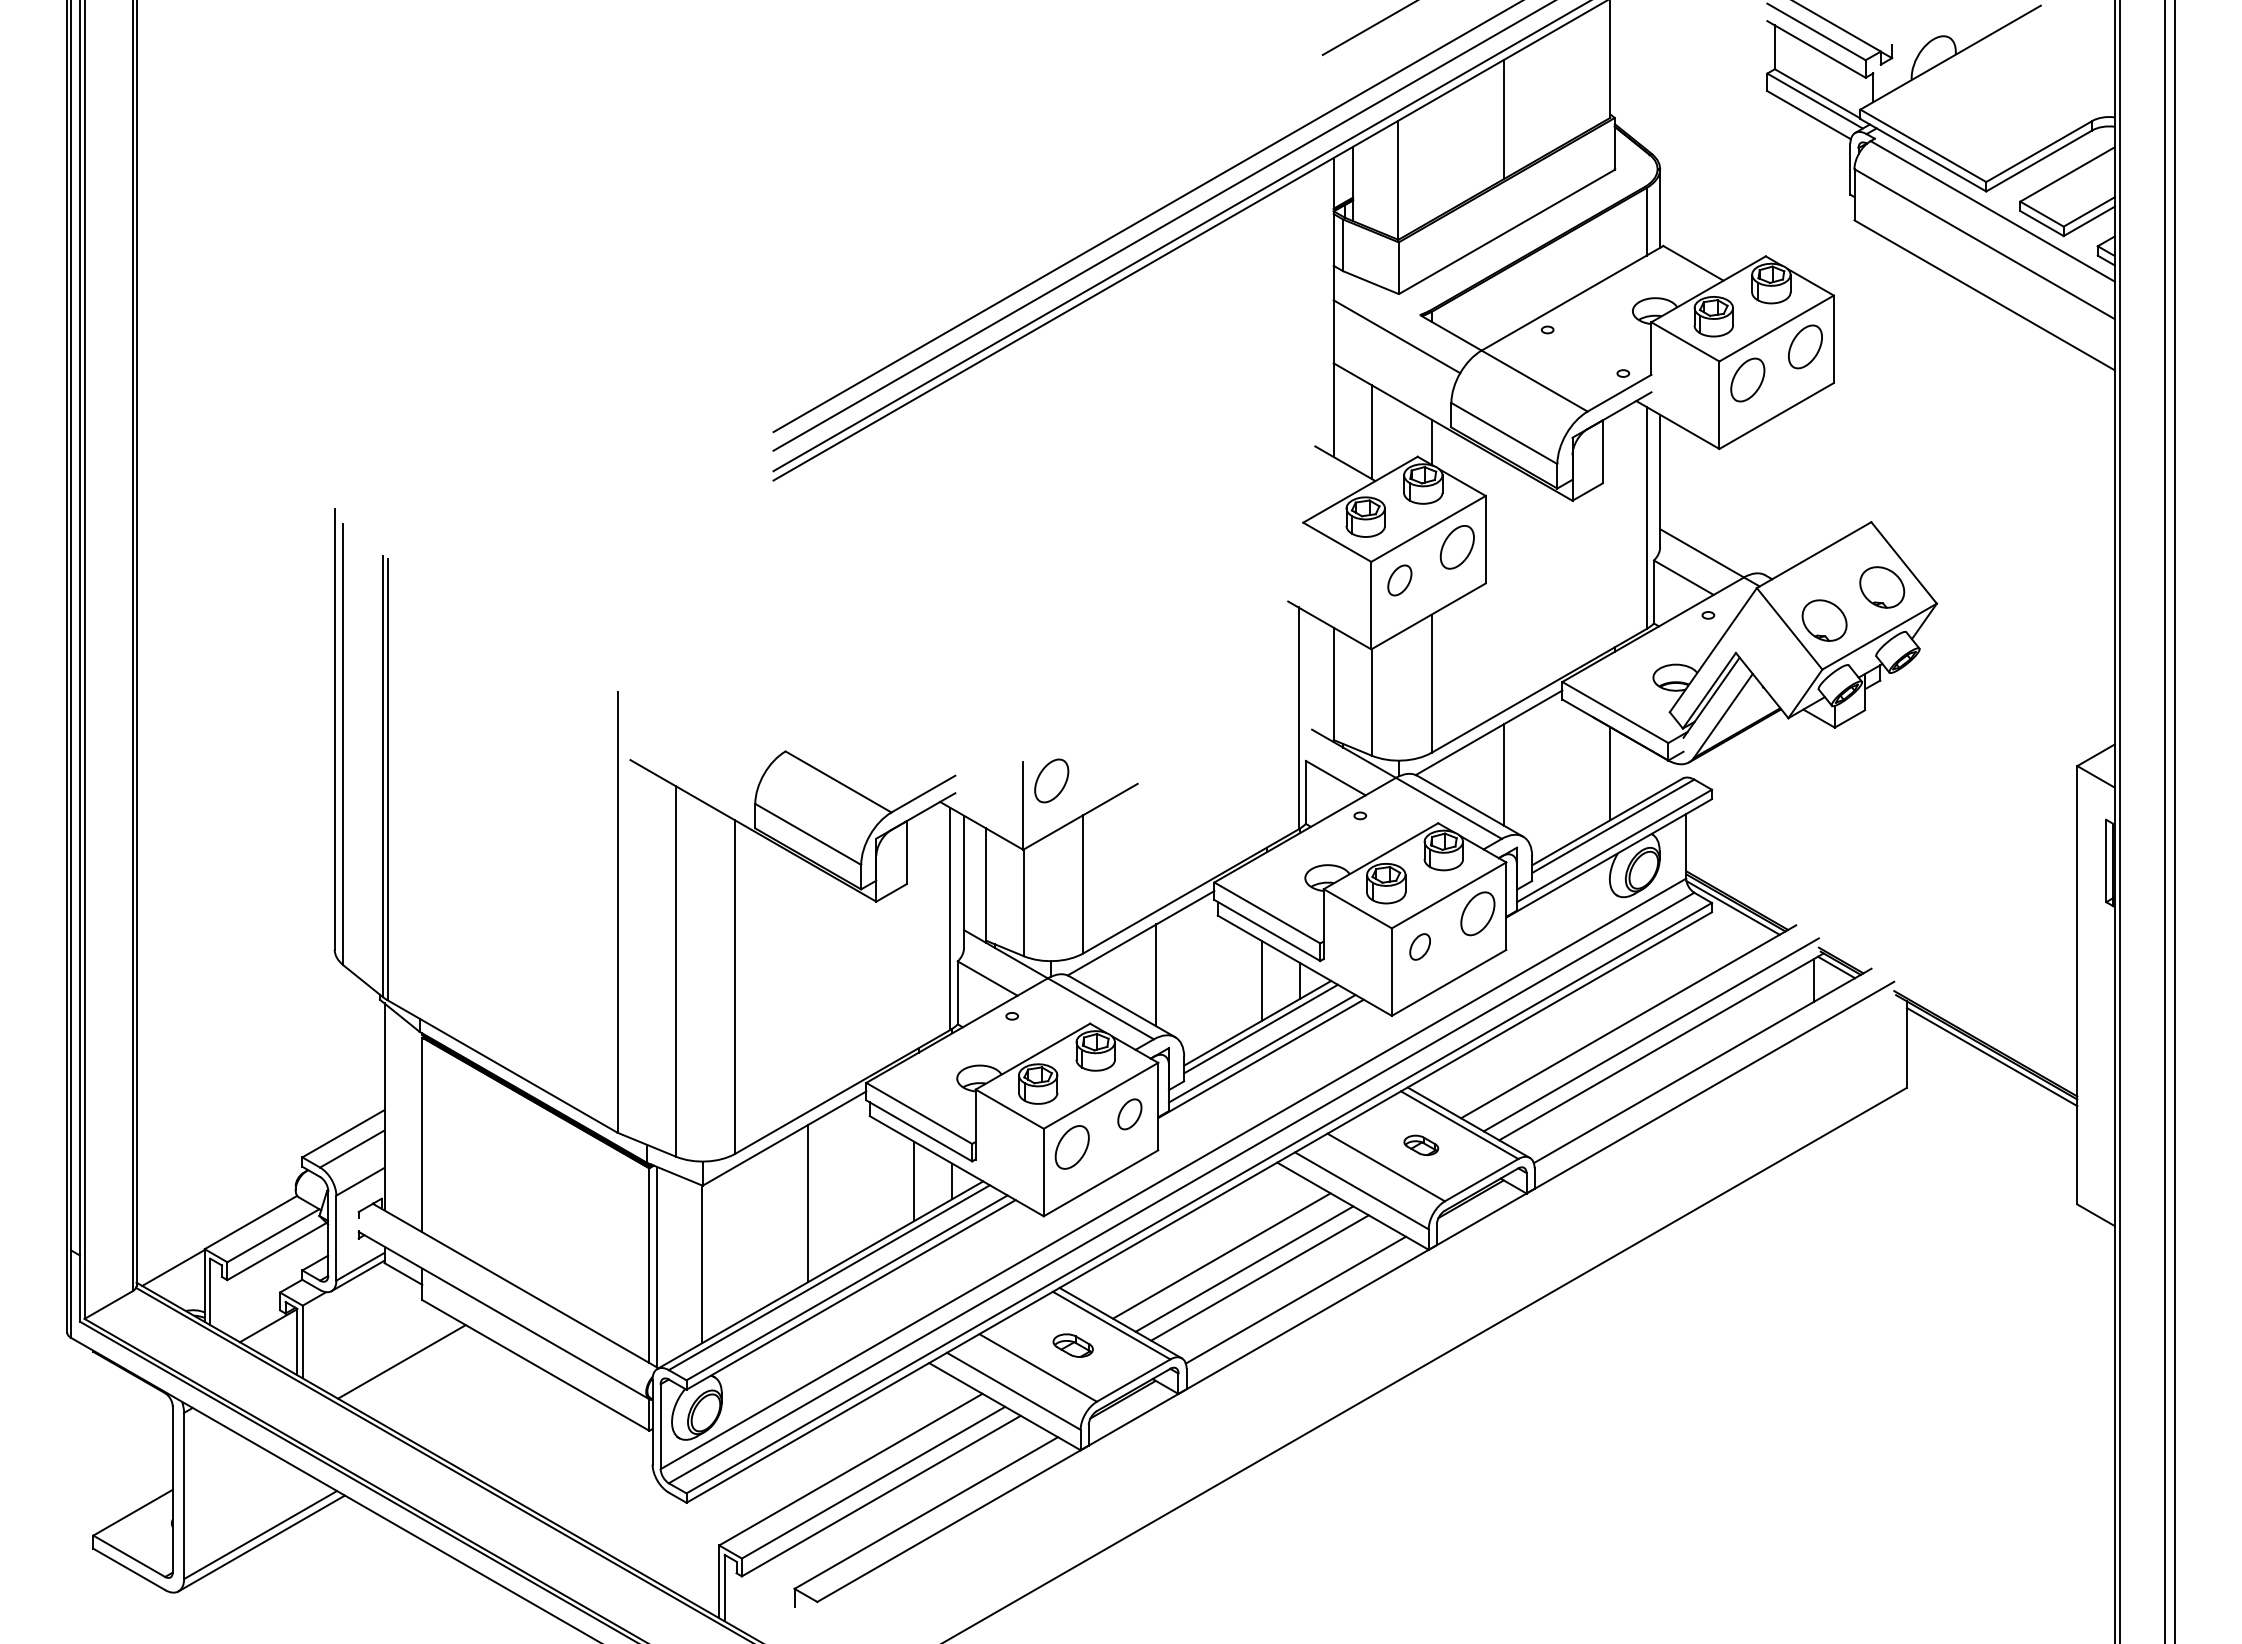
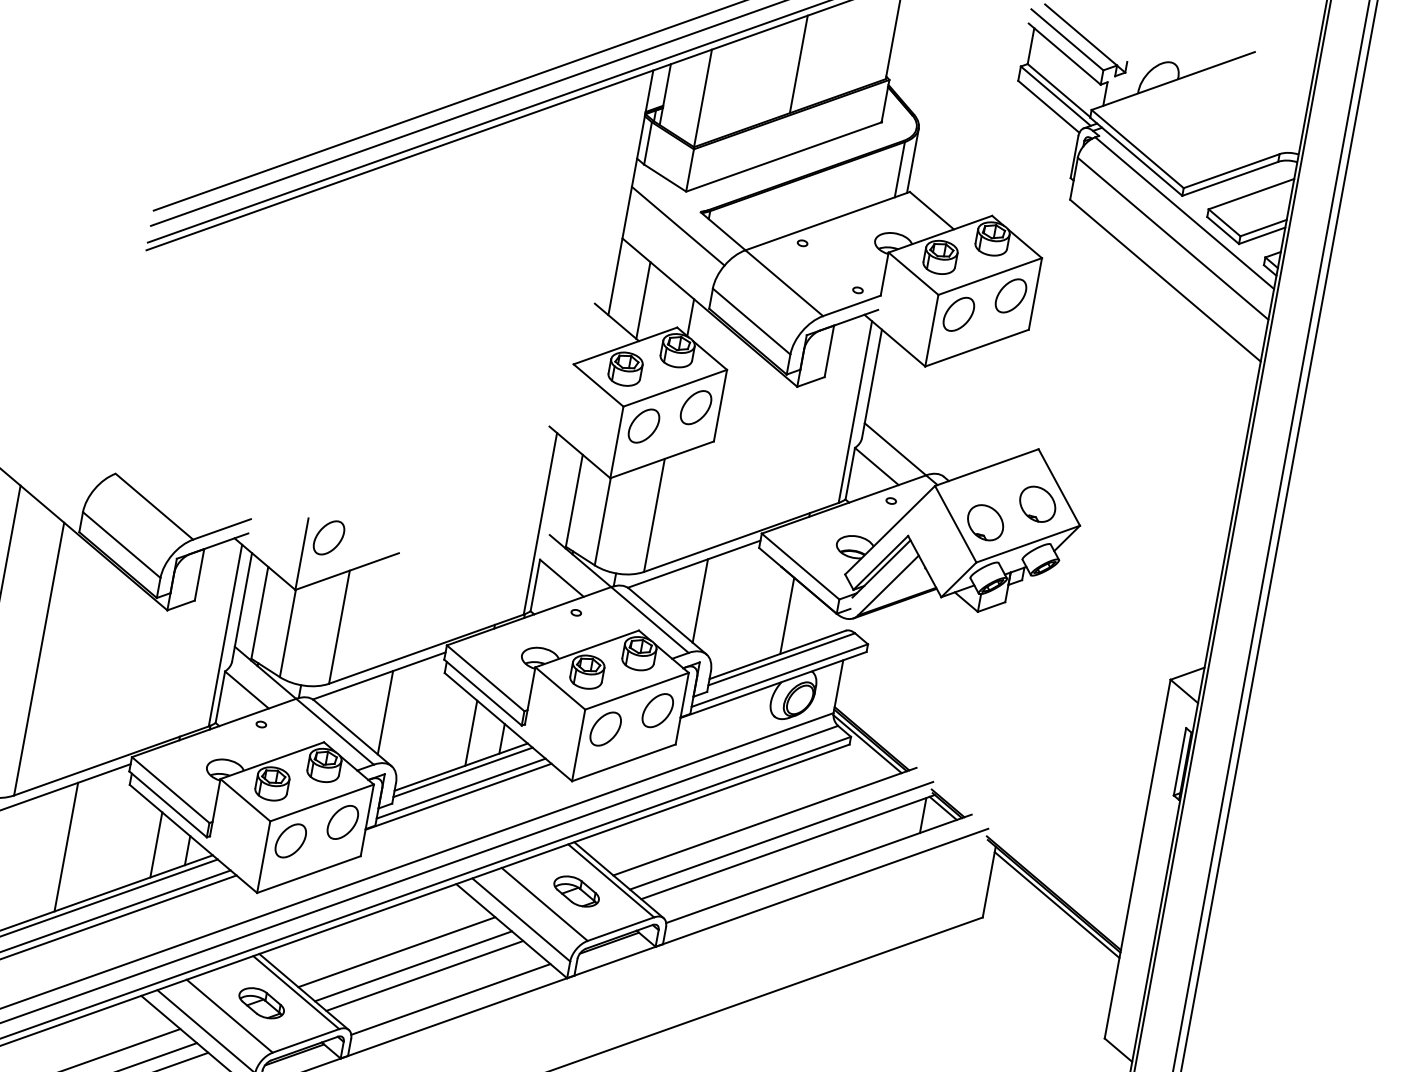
part: (1399, 580) -> (643, 426), size x1.43
part: (1419, 946) -> (605, 728), size x1.67
part: (1129, 1114) -> (342, 822), size x1.43
part: (1421, 1145) -> (576, 891), size x1.67
part: (1073, 1345) -> (262, 1003), size x1.43

